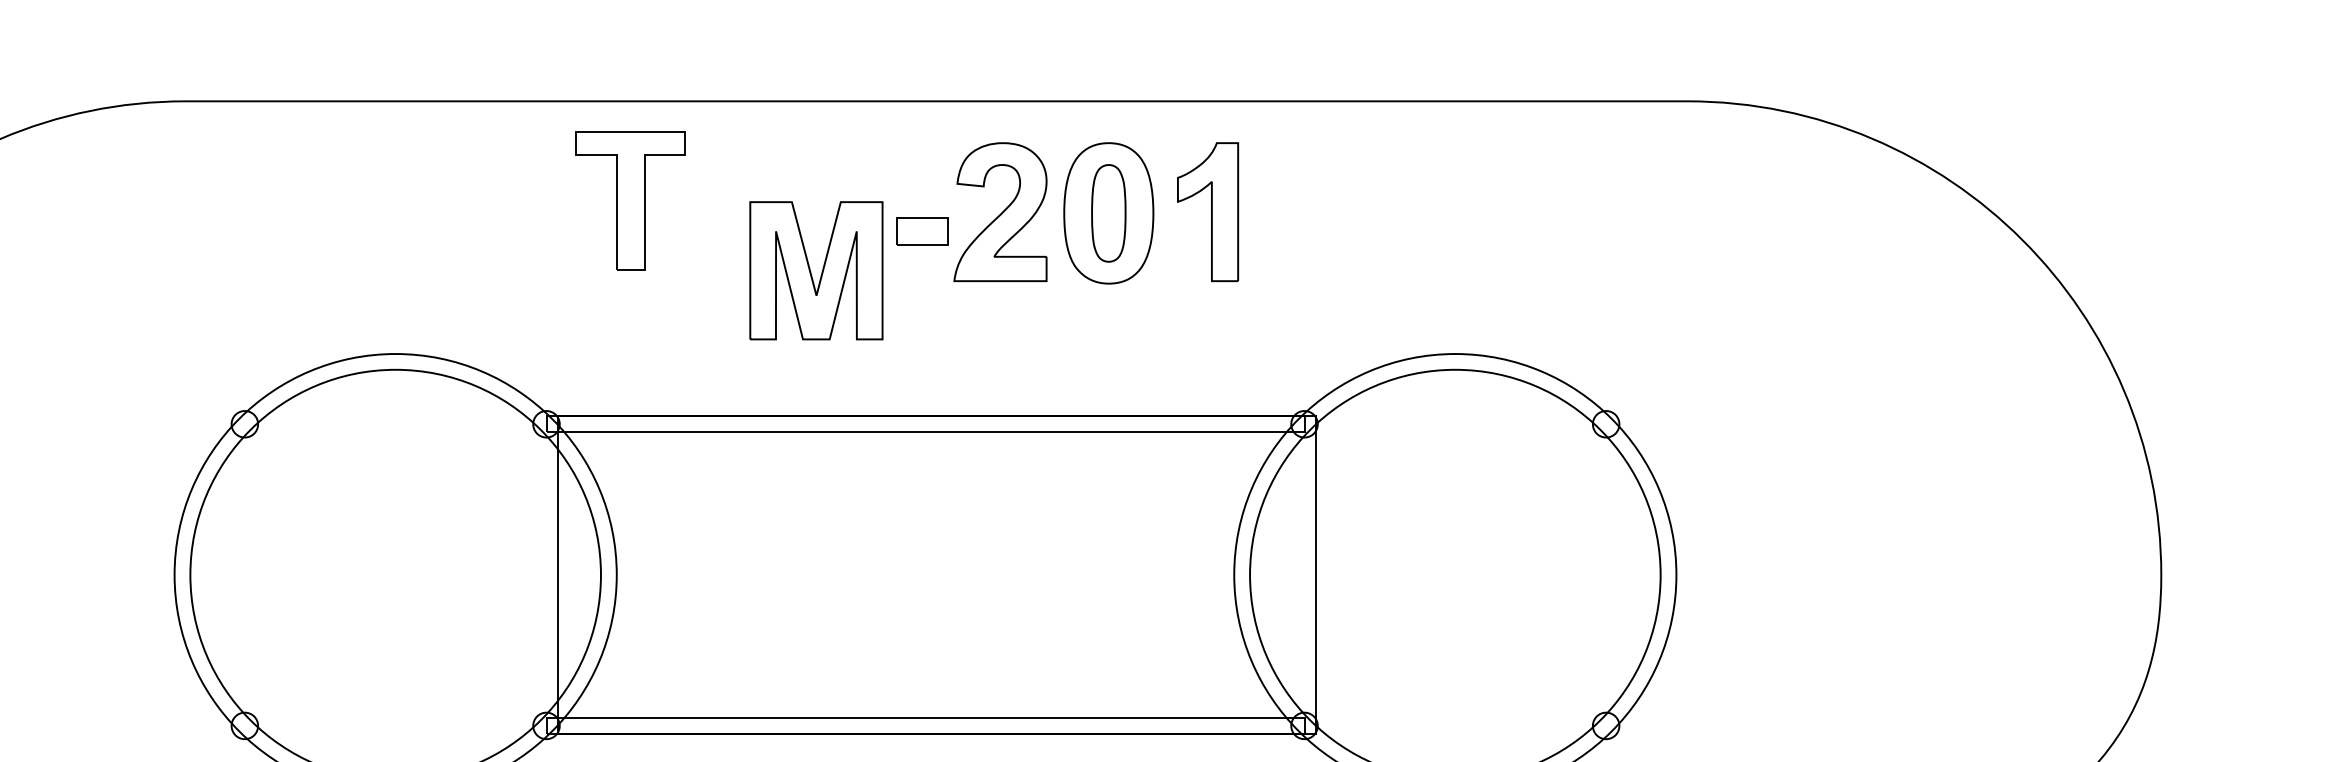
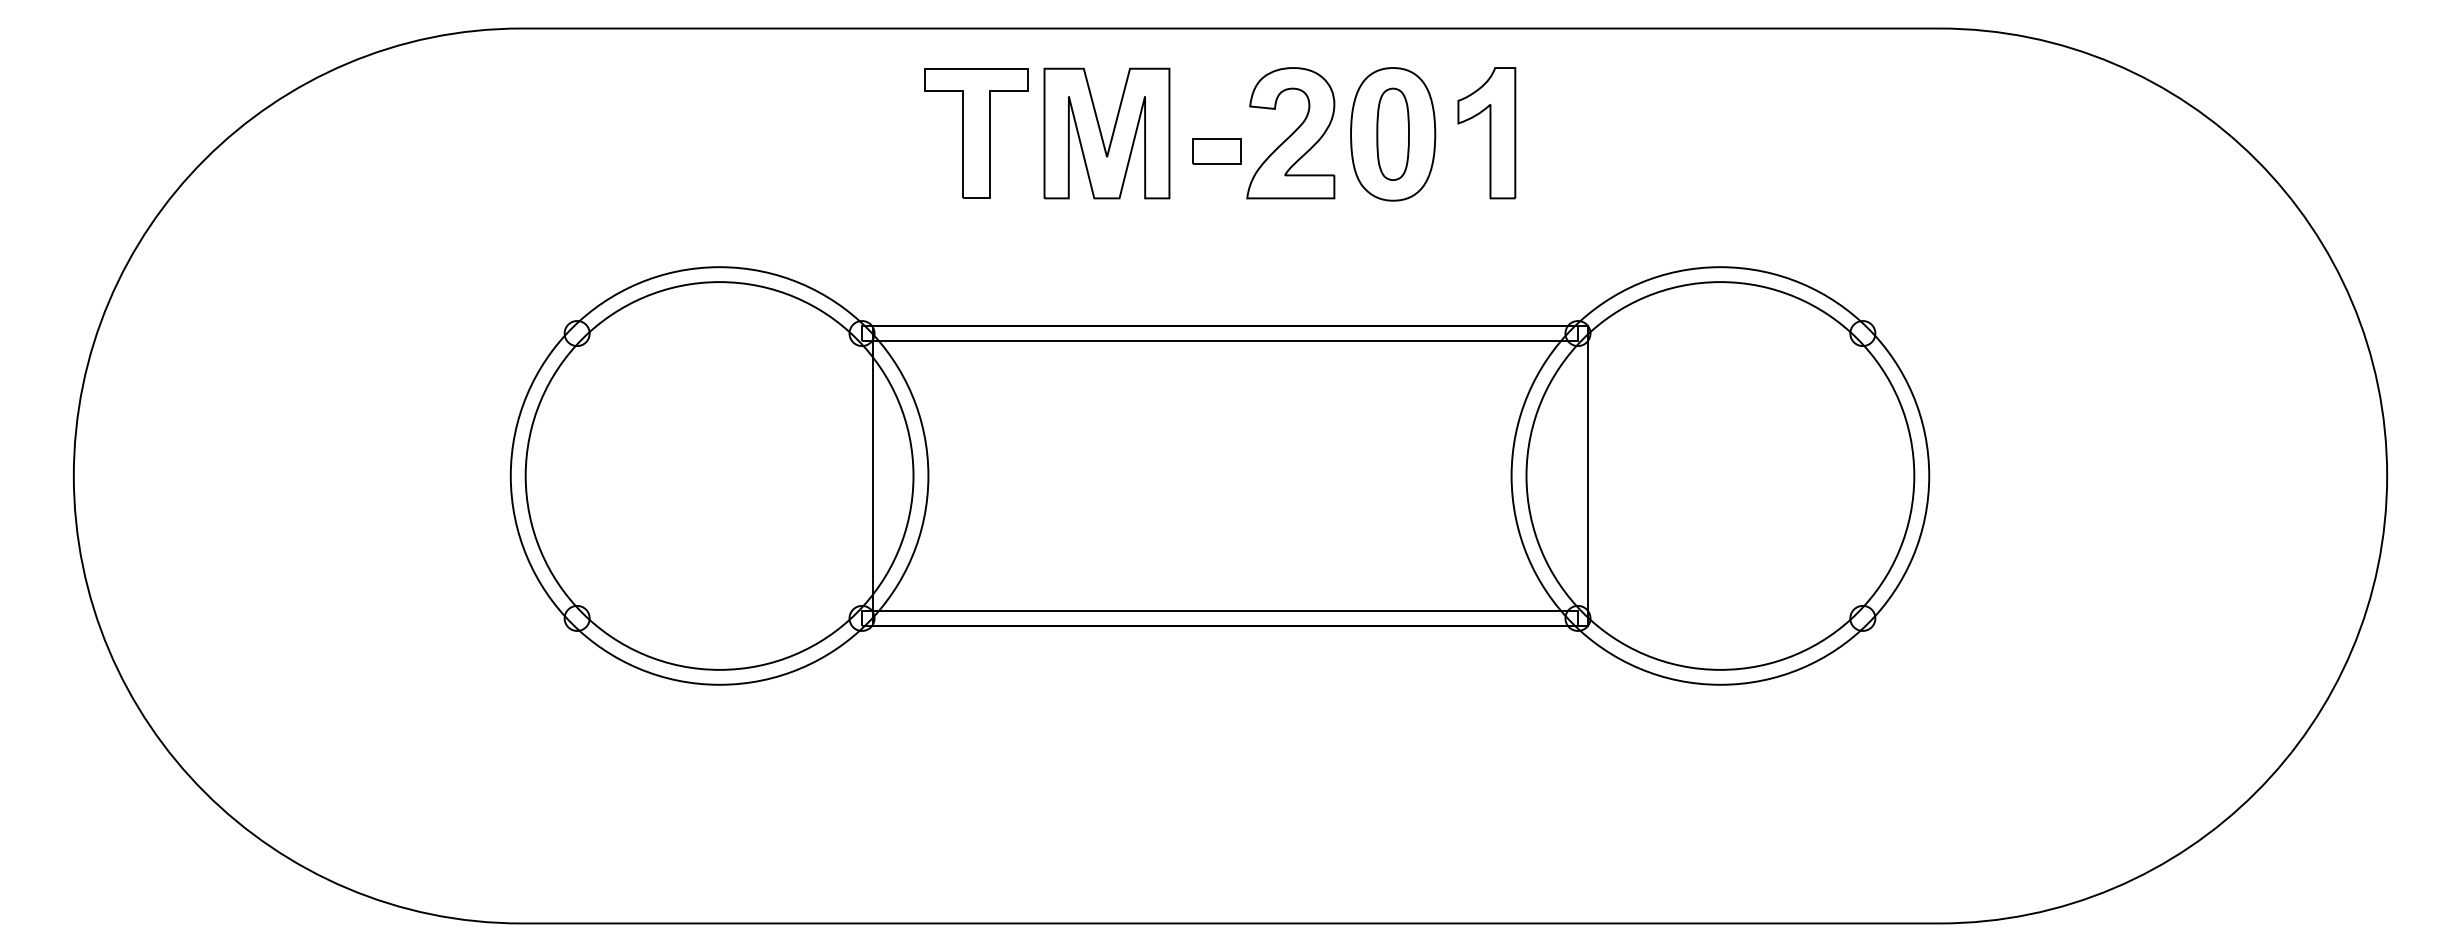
part: (630, 200) -> (976, 133), moved
part: (815, 270) -> (1106, 133), moved

